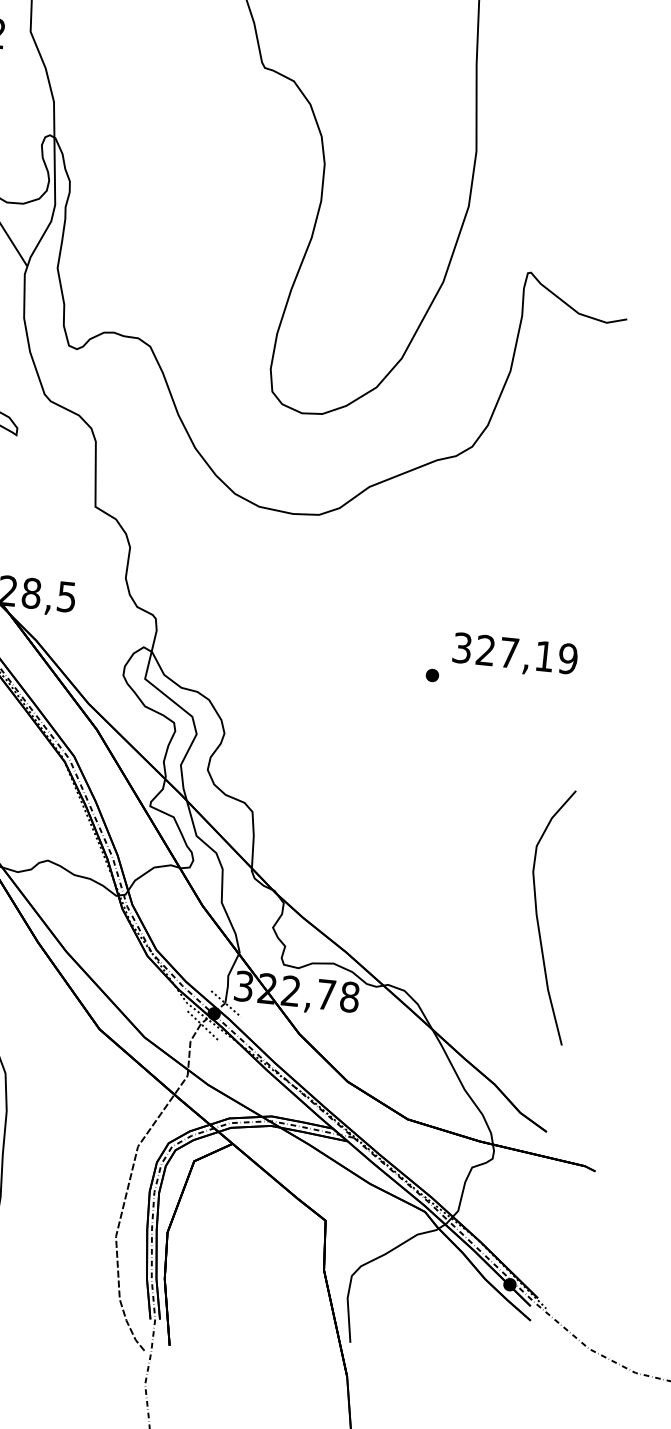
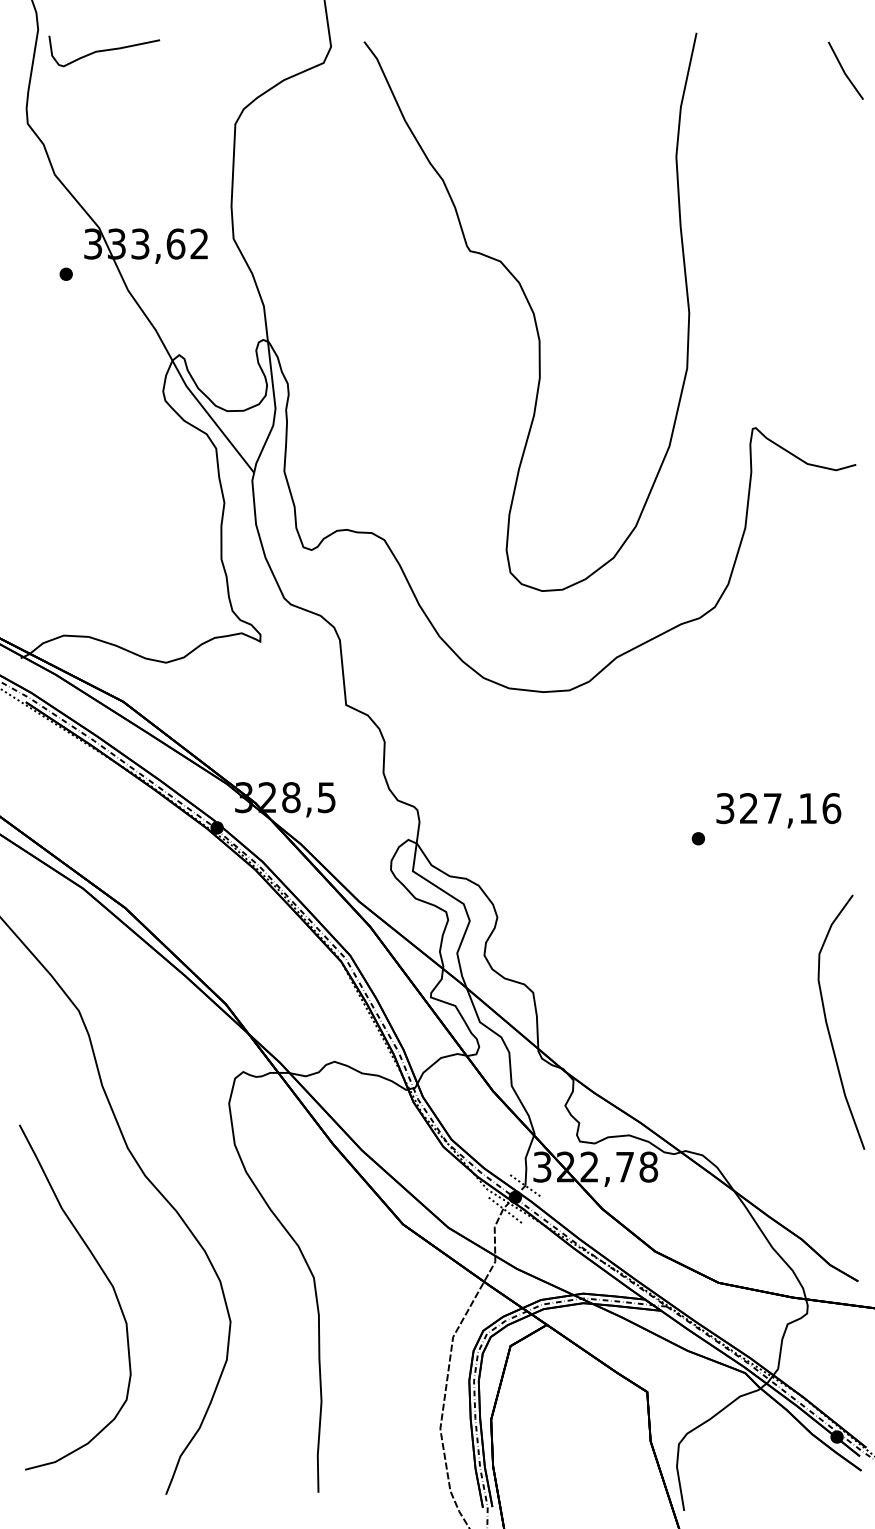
text: (567, 658) -> (831, 808), 327,19 -> 327,16
curve: (538, 919) -> (828, 1026), moved

